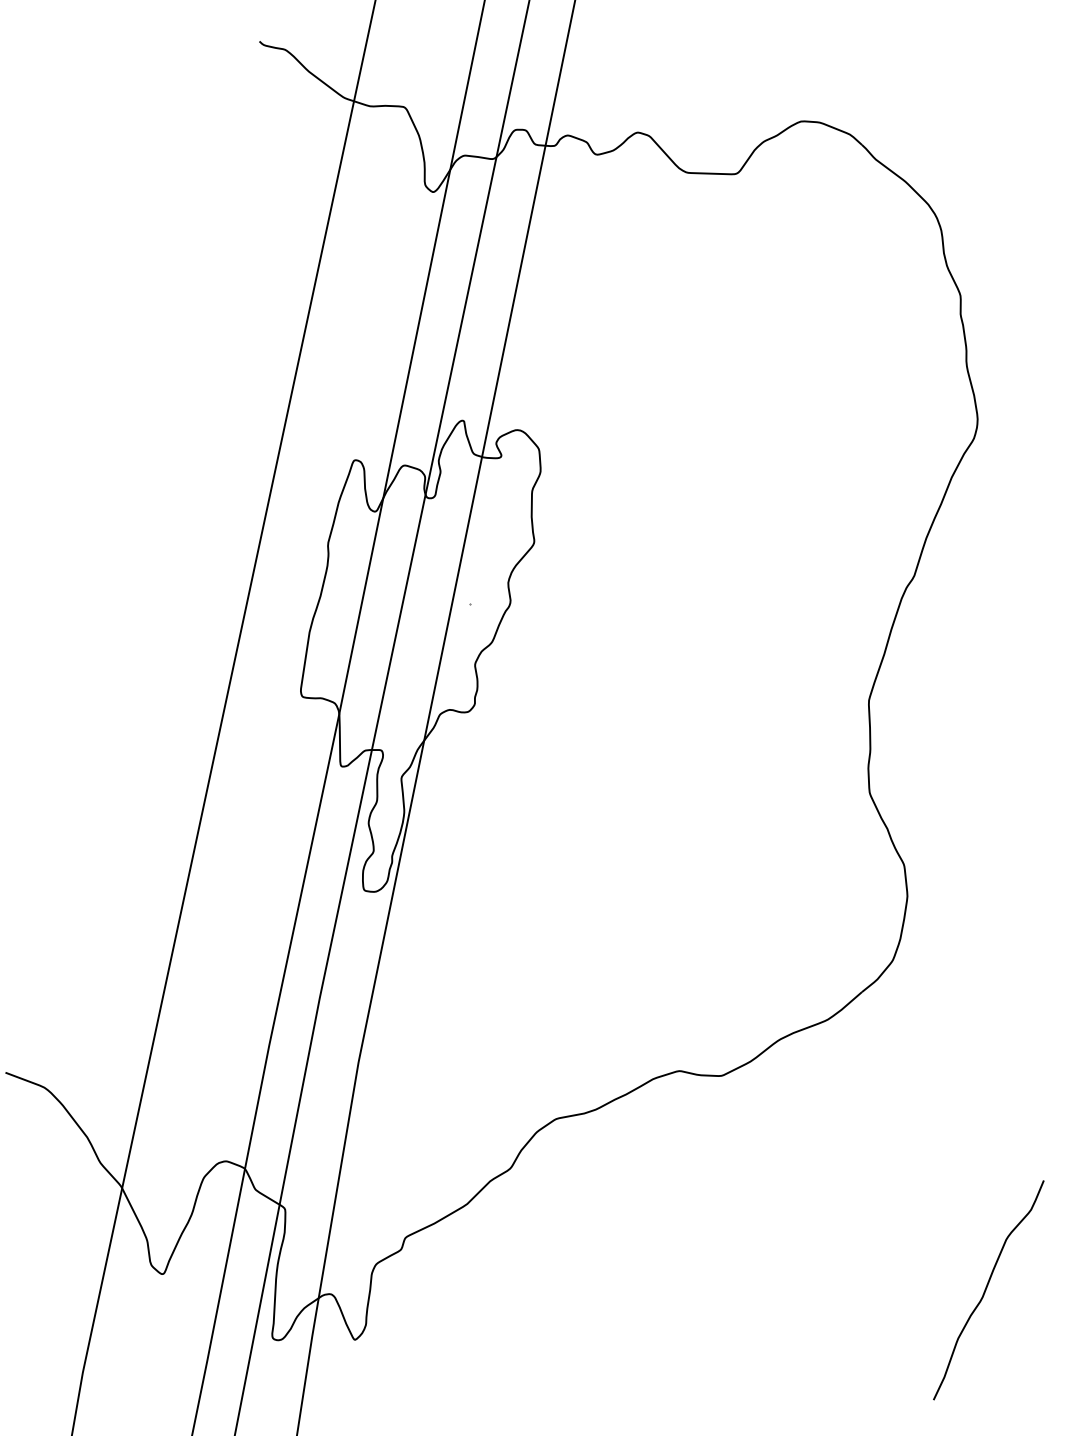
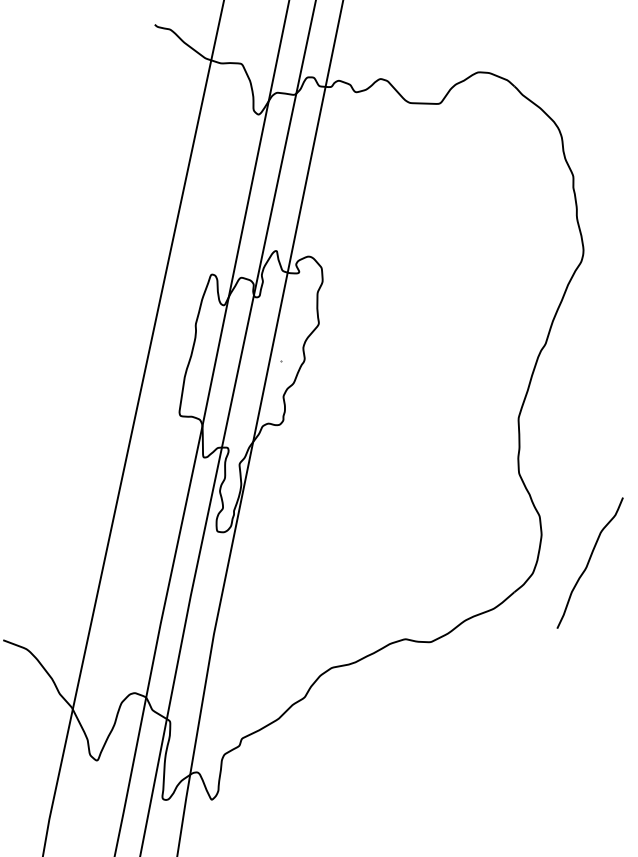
curve: (987, 1289) -> (589, 562), moved

